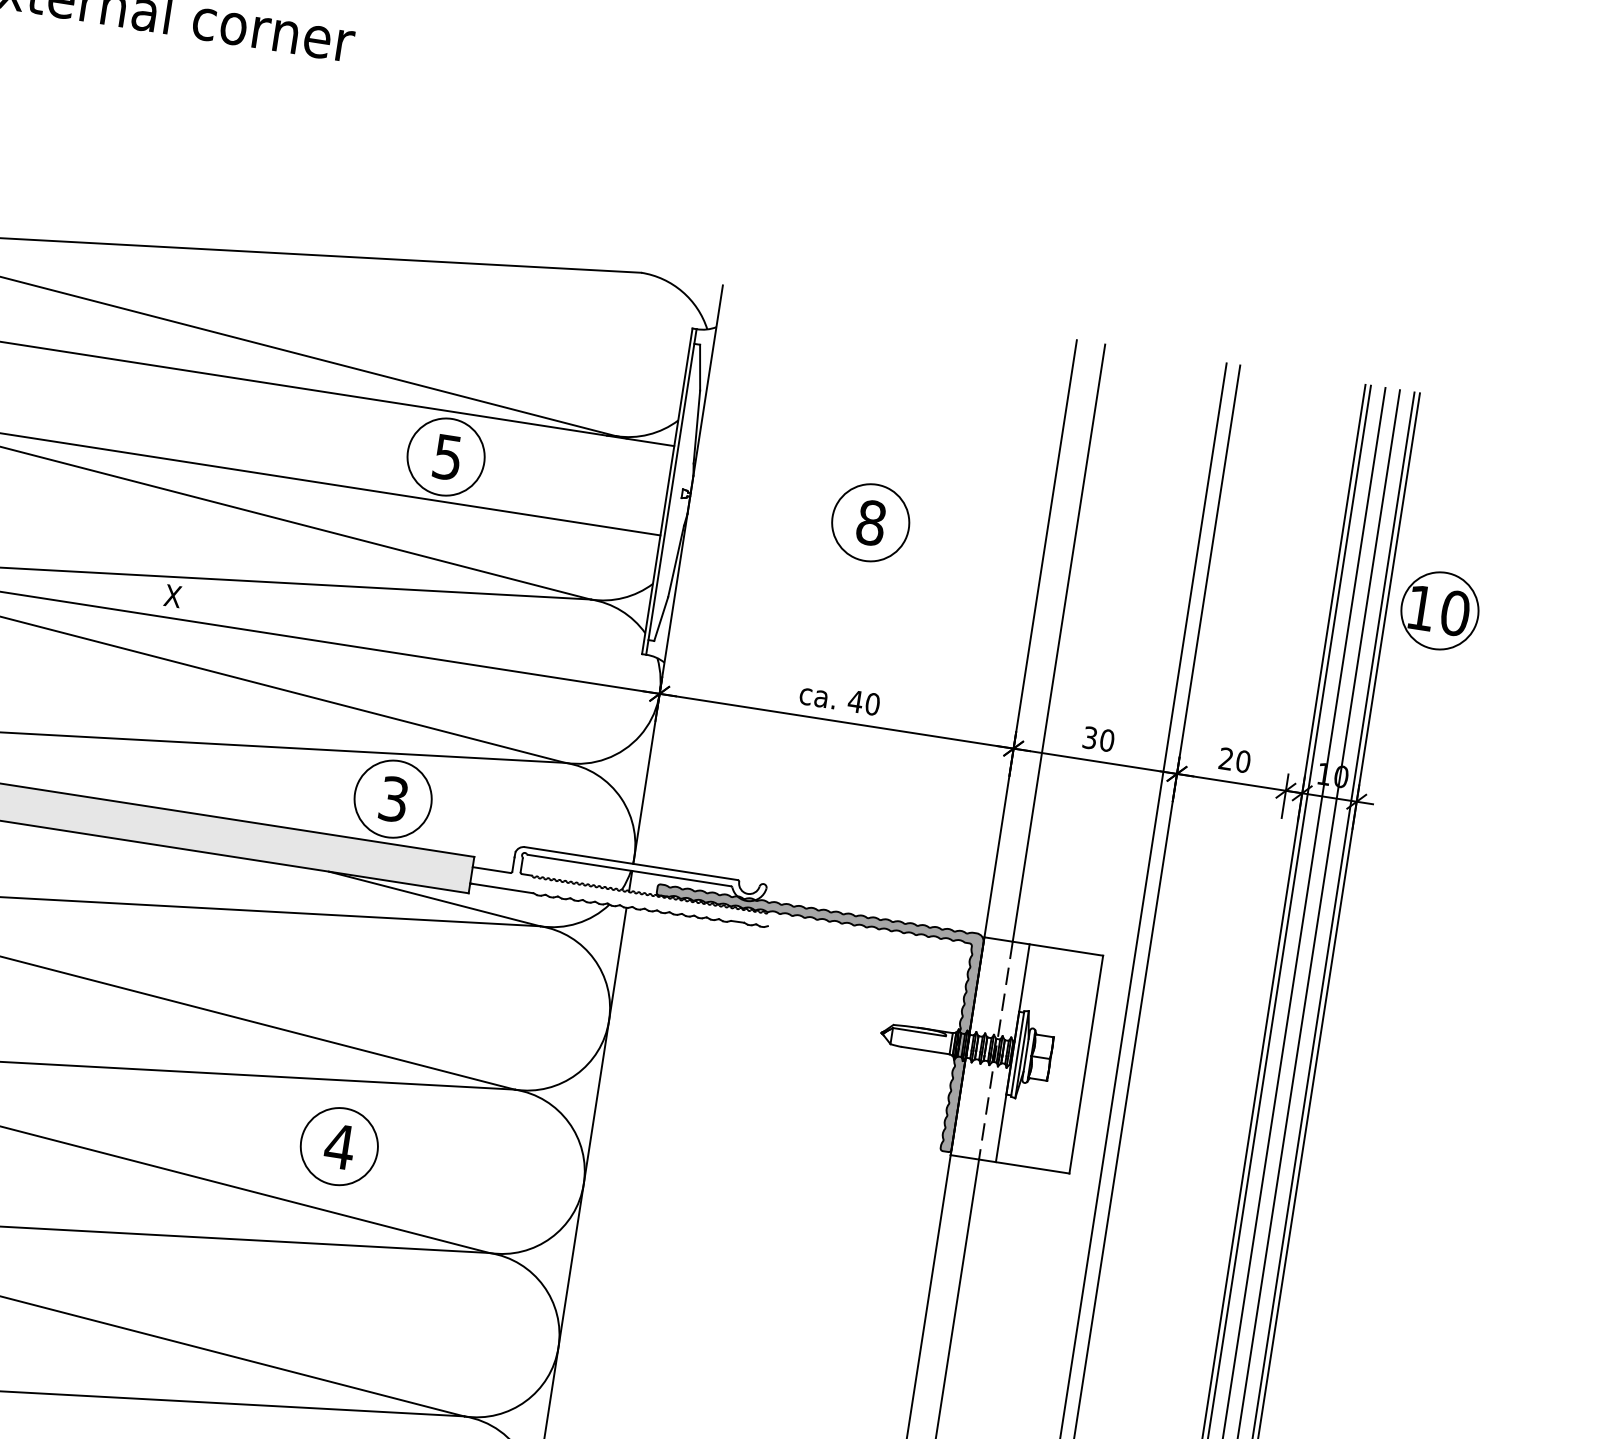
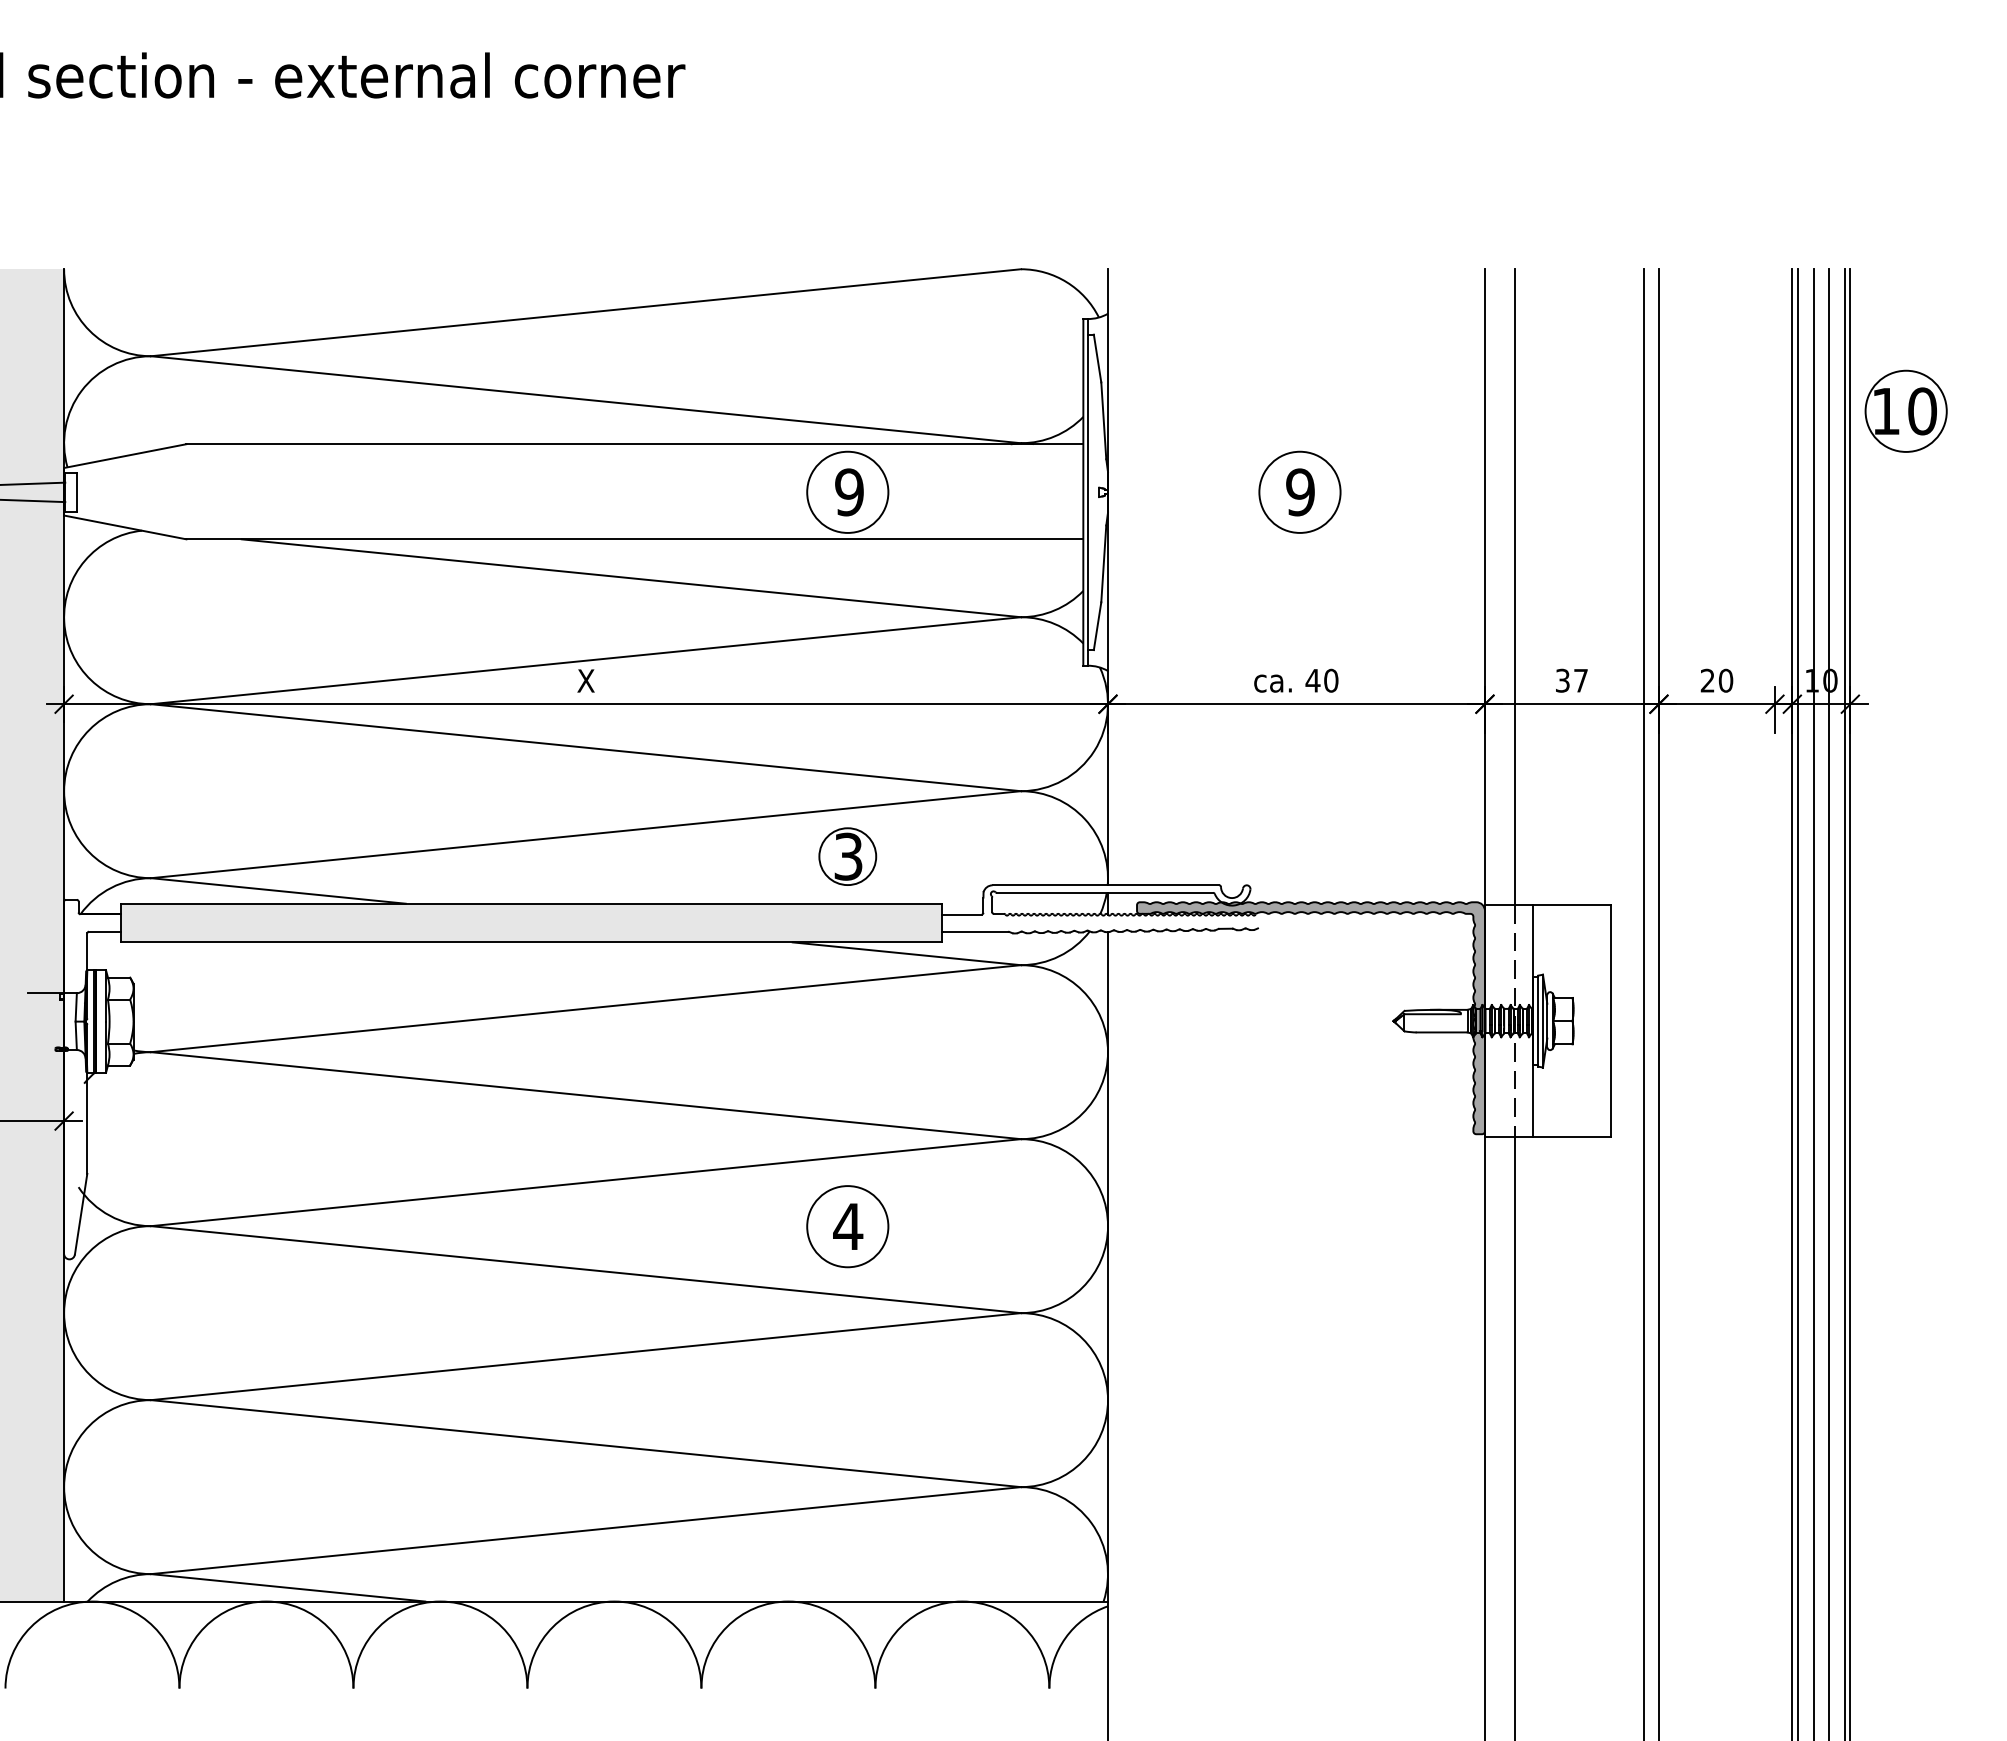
text: (447, 457) -> (849, 492), 5 -> 9
text: (871, 523) -> (1300, 492), 8 -> 9
part: (1439, 610) -> (1905, 410), moved
text: (1106, 740) -> (1580, 680), 30 -> 37
circle: (392, 798) -> (847, 856), size x0.7

